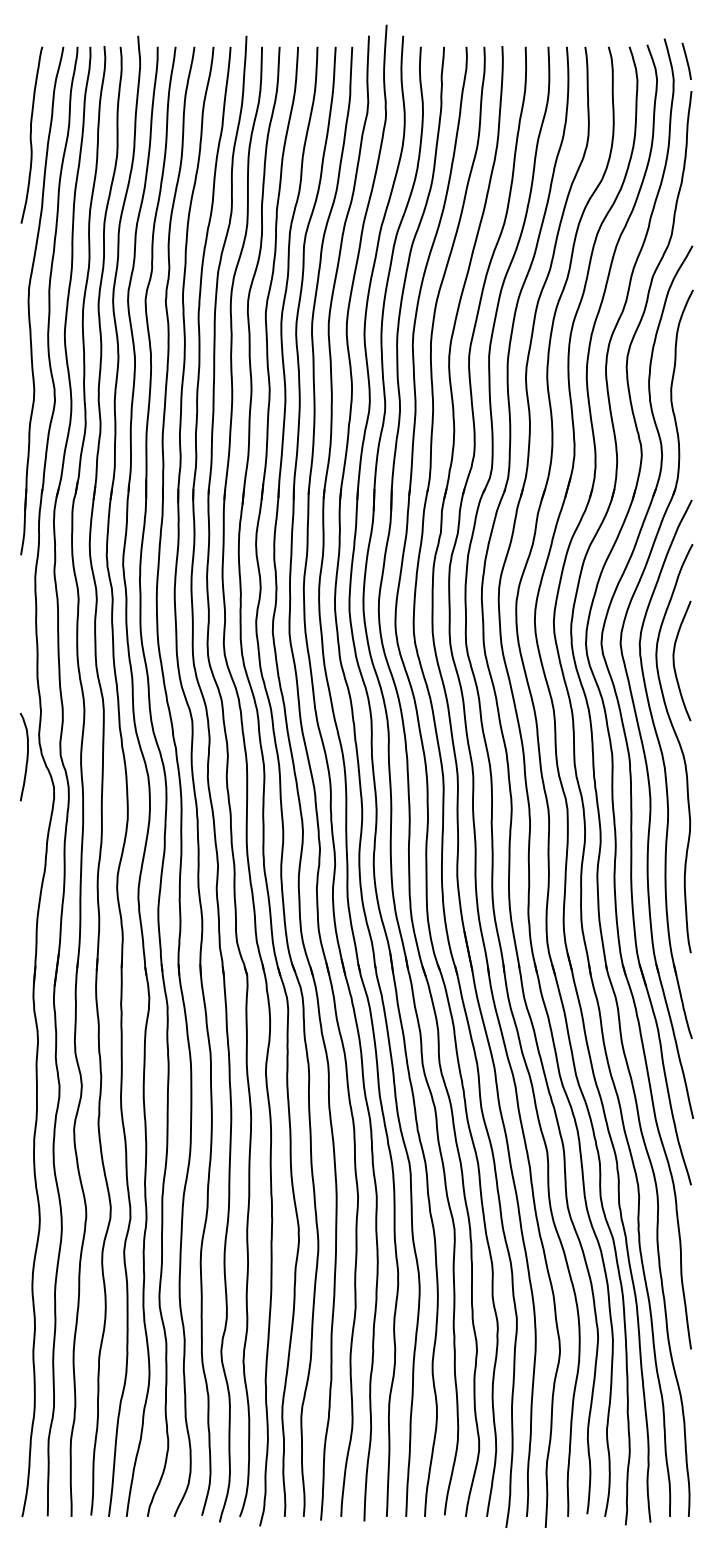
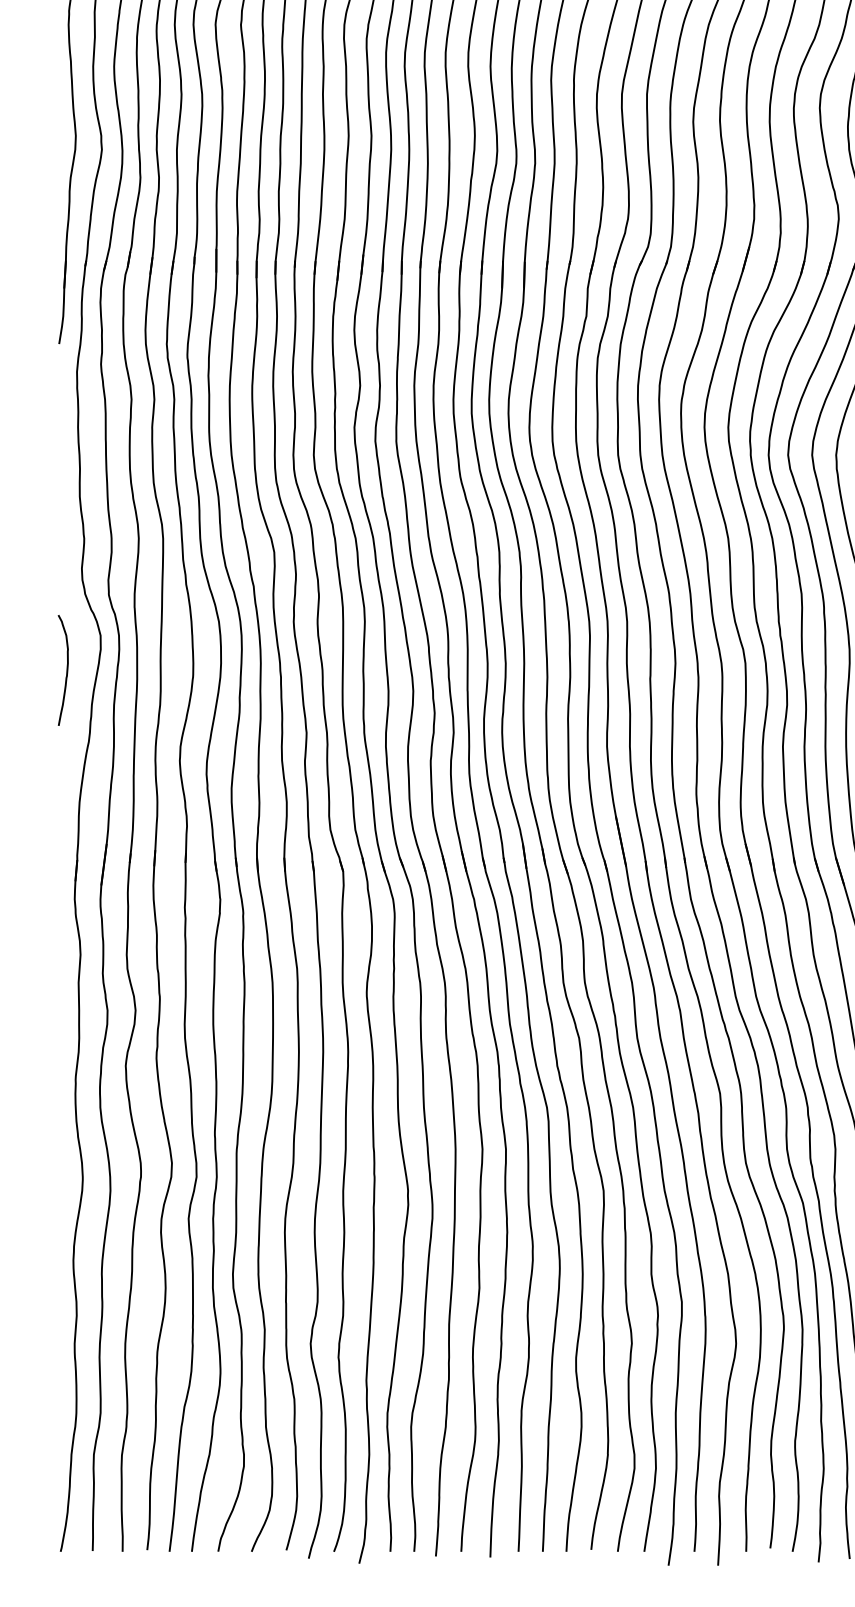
curve: (26, 757) -> (66, 670), moved

